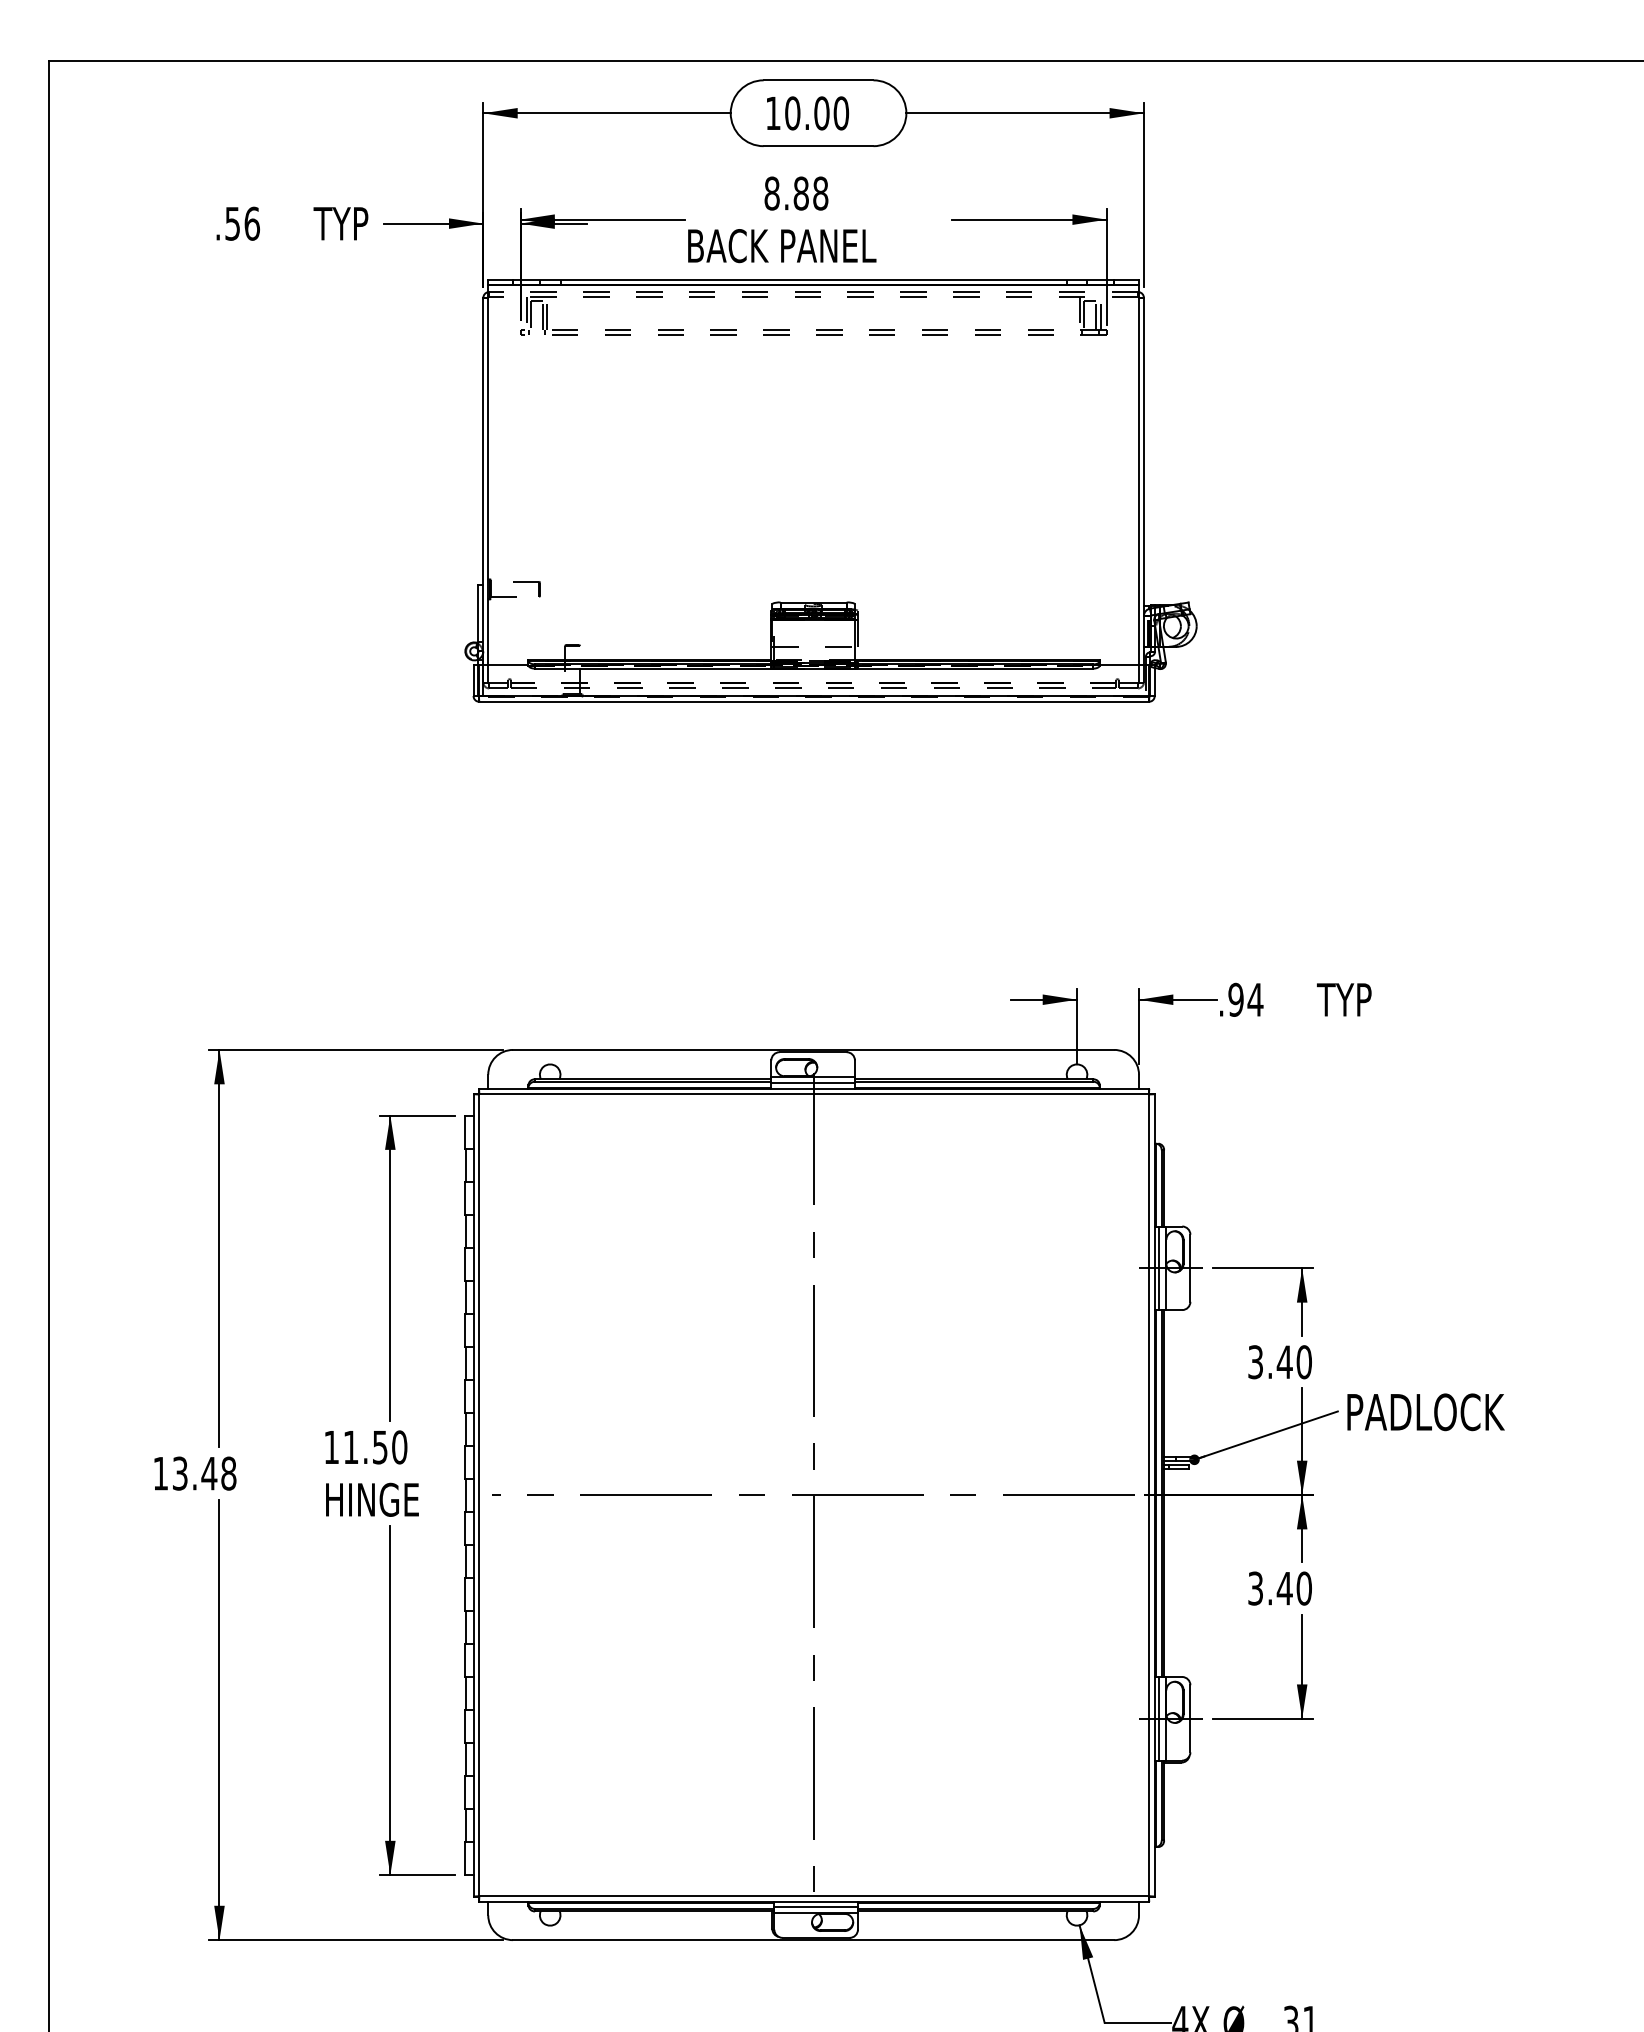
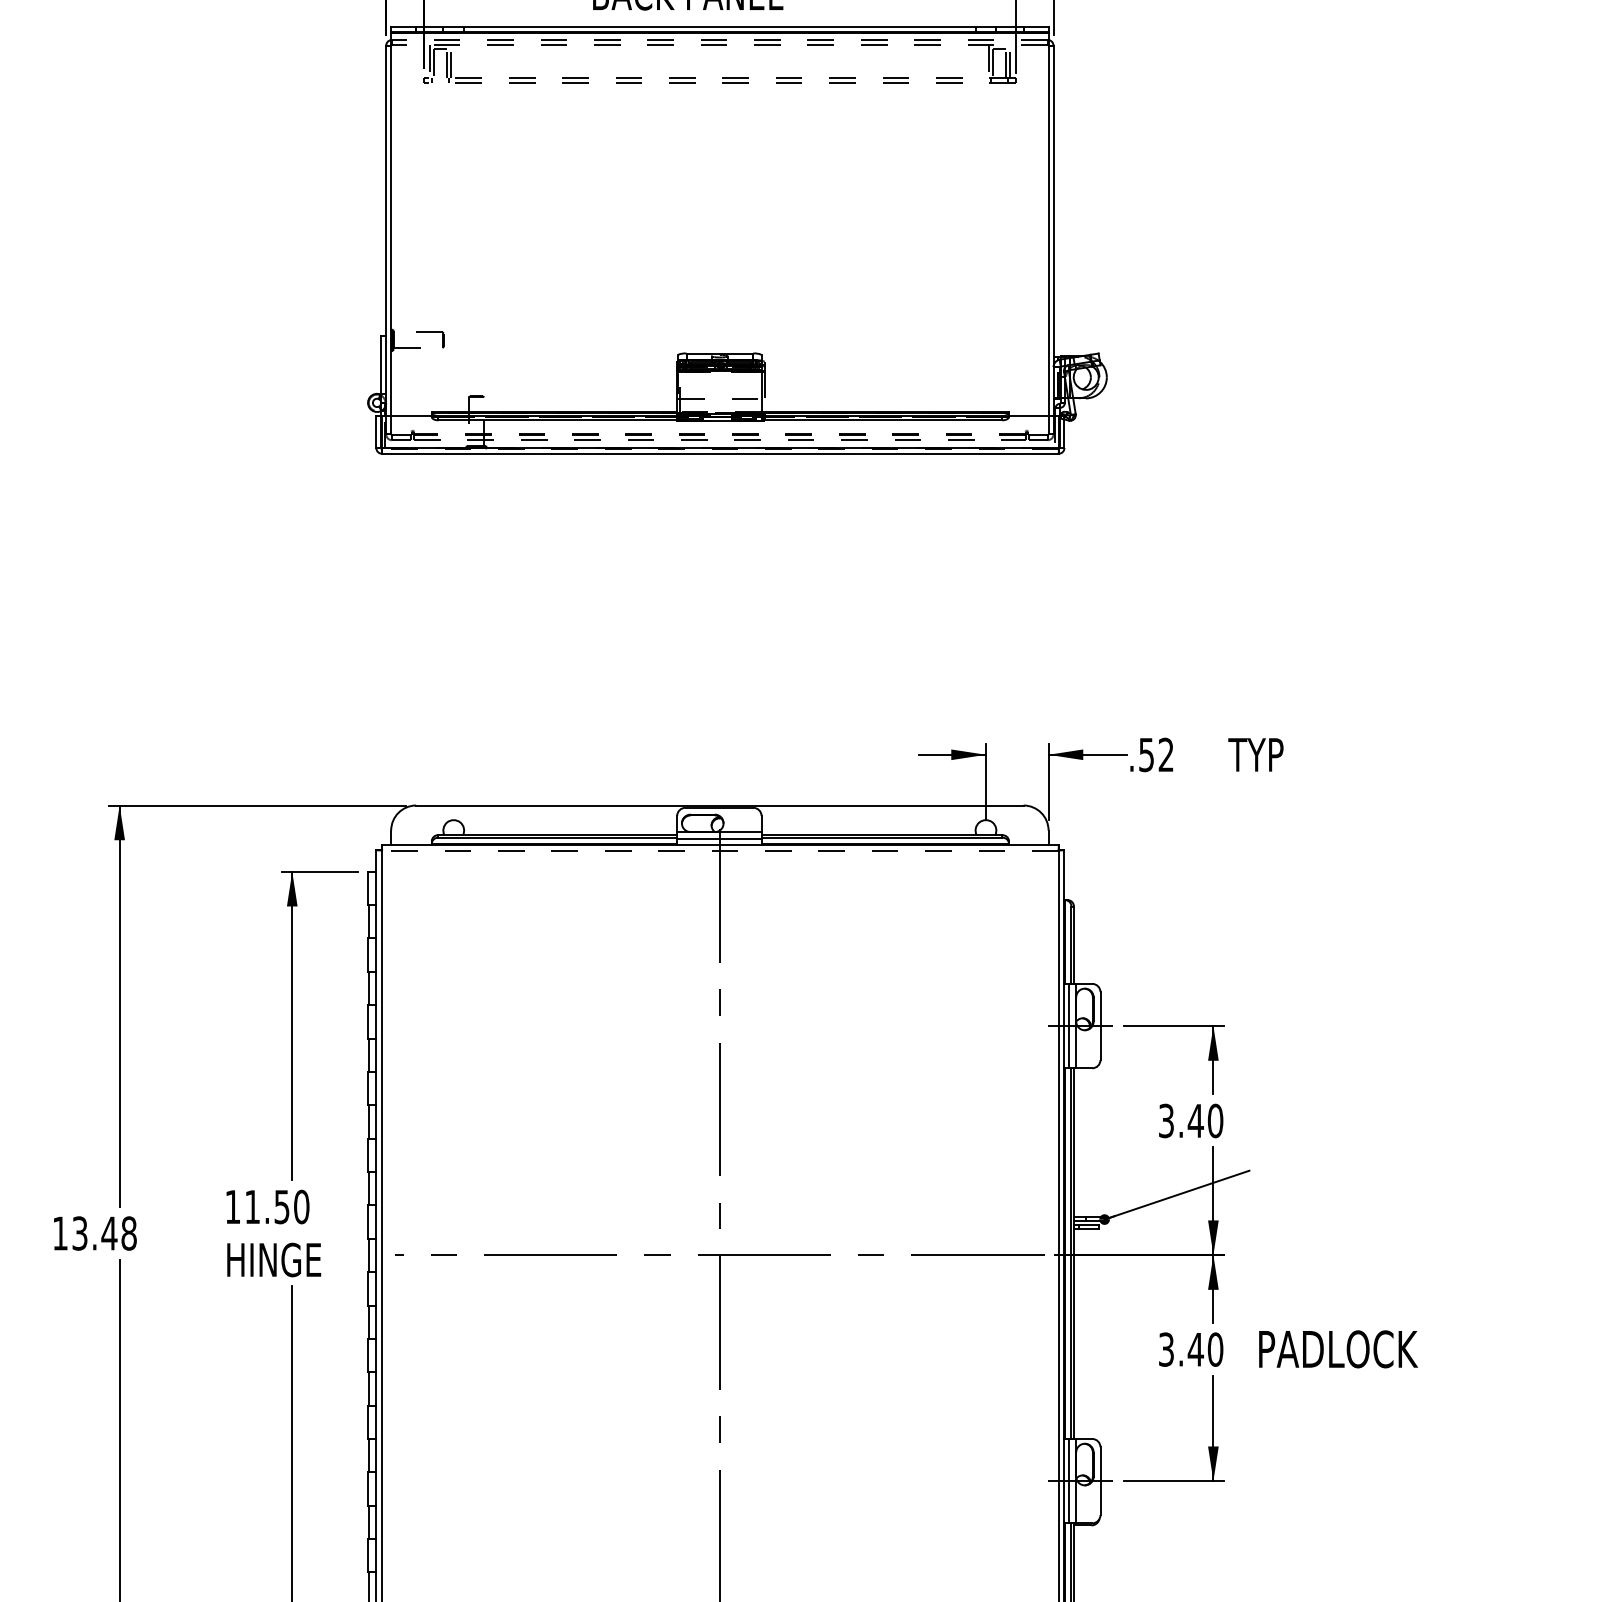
text: (1245, 999) -> (1156, 754), .94 -> .52
line: (814, 1094) -> (720, 850), solid -> dashed
text: (1425, 1412) -> (1337, 1349), moved

